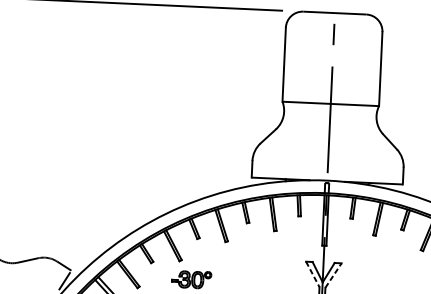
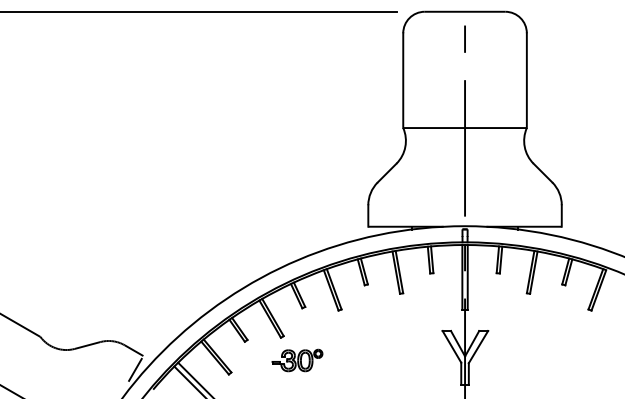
line: (313, 274) -> (452, 347), dashed -> solid
line: (333, 275) -> (478, 347), dashed -> solid

